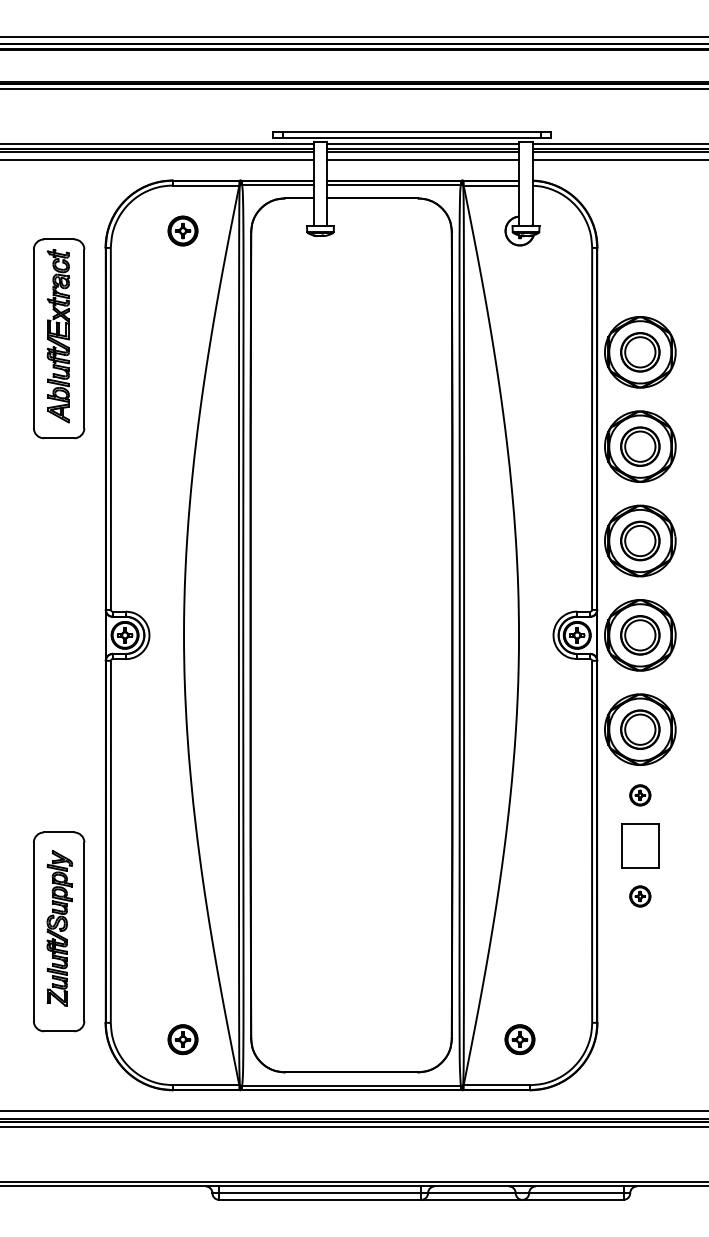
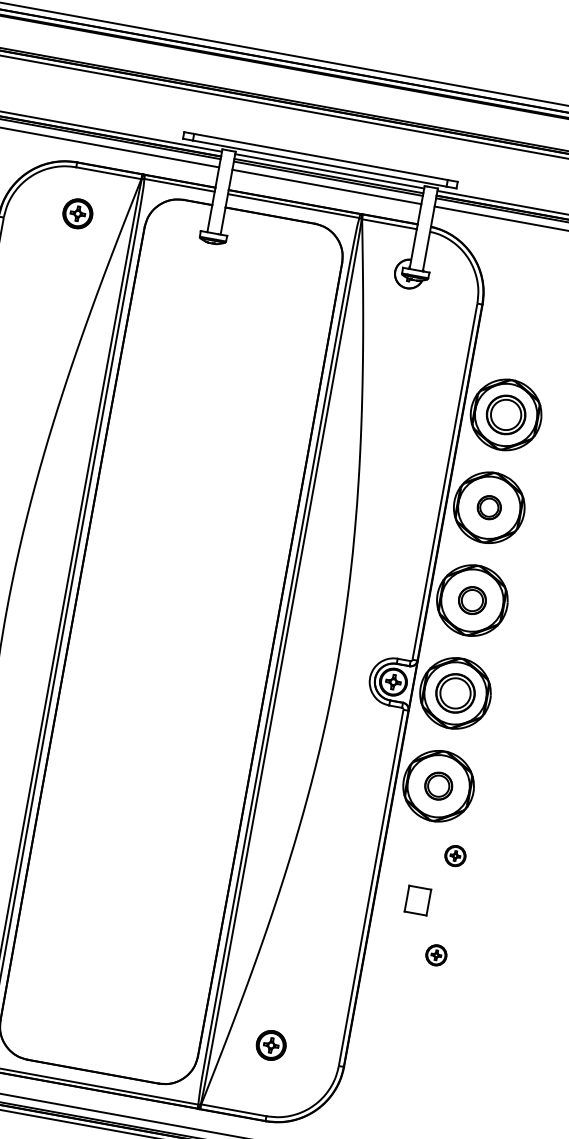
part: (640, 446) -> (489, 507), size x0.6
part: (640, 540) -> (472, 600), size x0.7
part: (640, 729) -> (438, 786), size x0.7
part: (640, 795) -> (455, 856), moved
part: (640, 845) -> (418, 900), size x0.6
part: (640, 896) -> (436, 955), moved
part: (519, 1039) -> (270, 1045), moved

